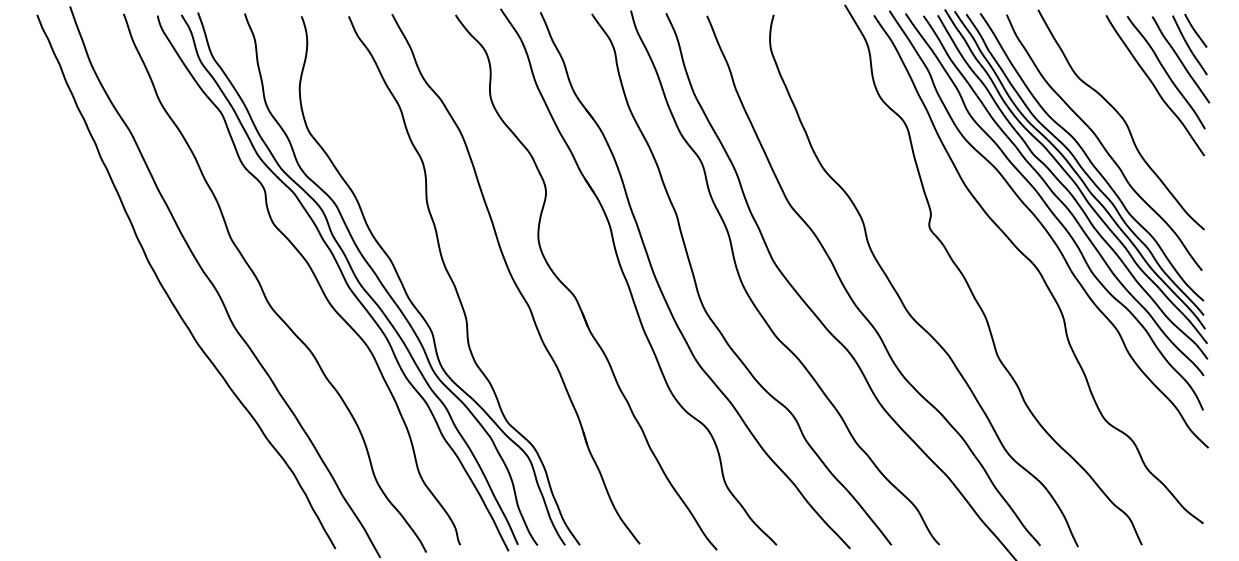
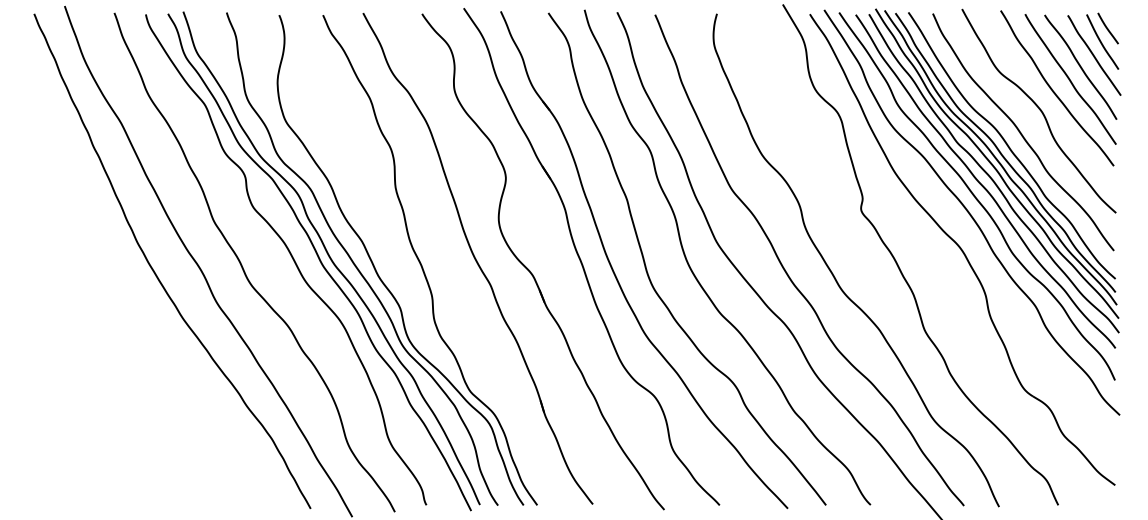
curve: (1137, 98) -> (1054, 91), added

